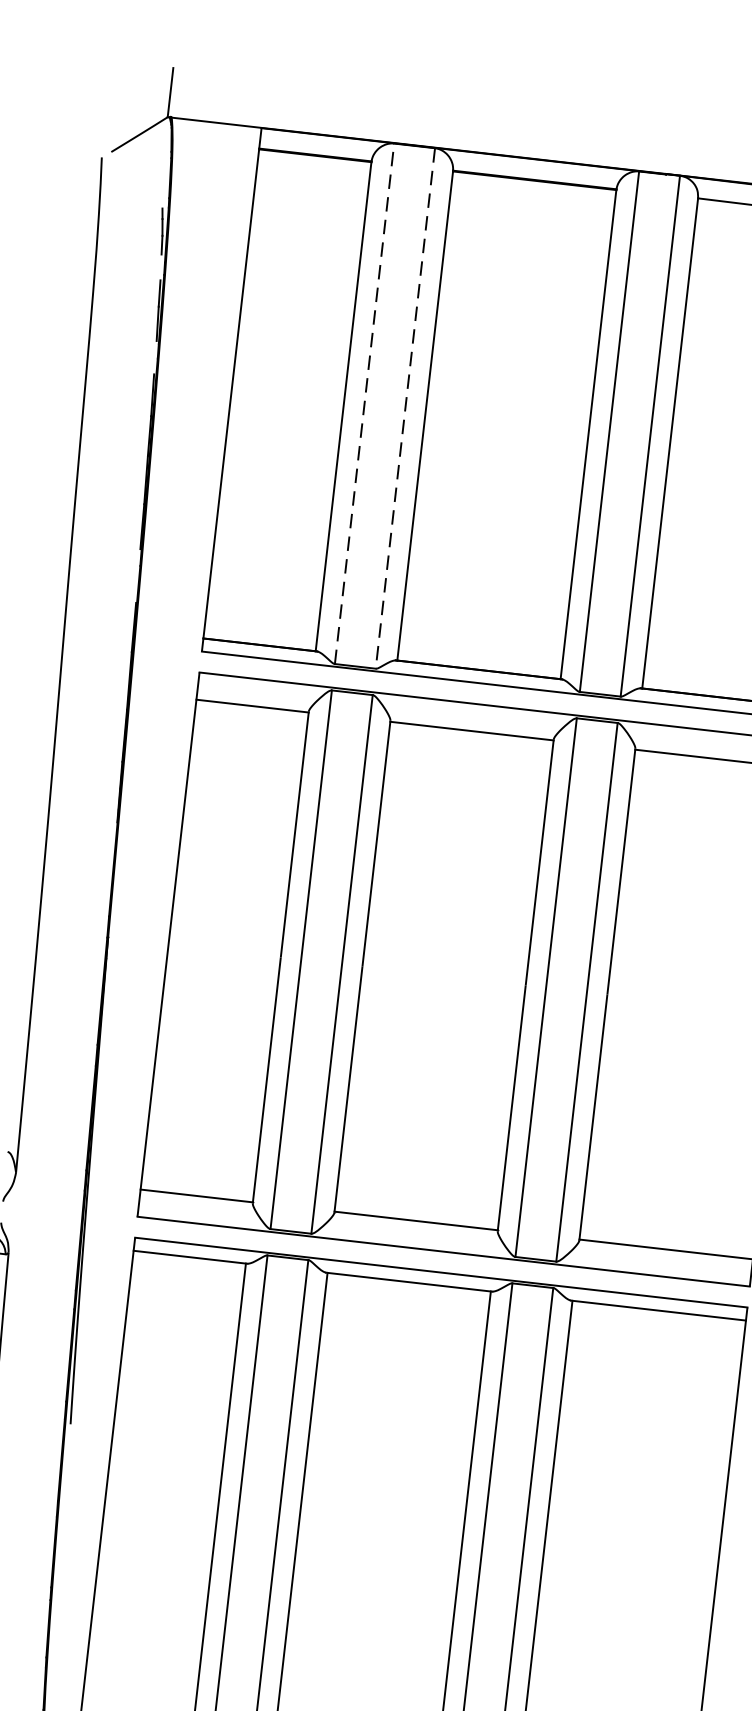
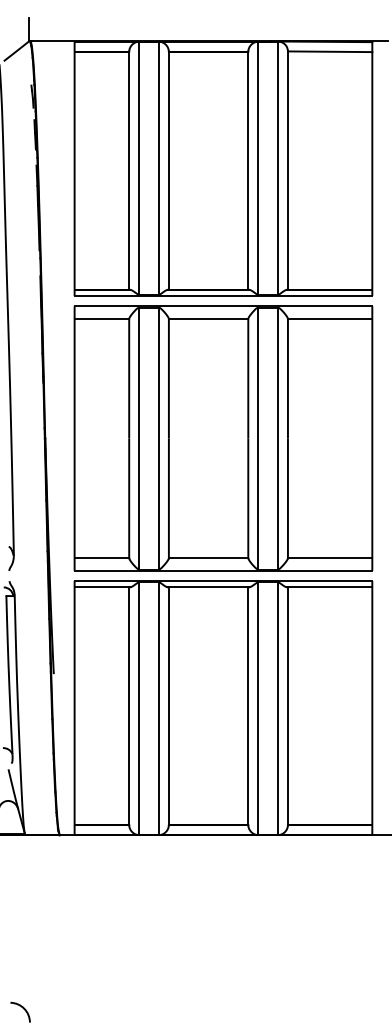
line: (365, 404) -> (139, 168), dashed -> solid
line: (404, 408) -> (158, 168), dashed -> solid

